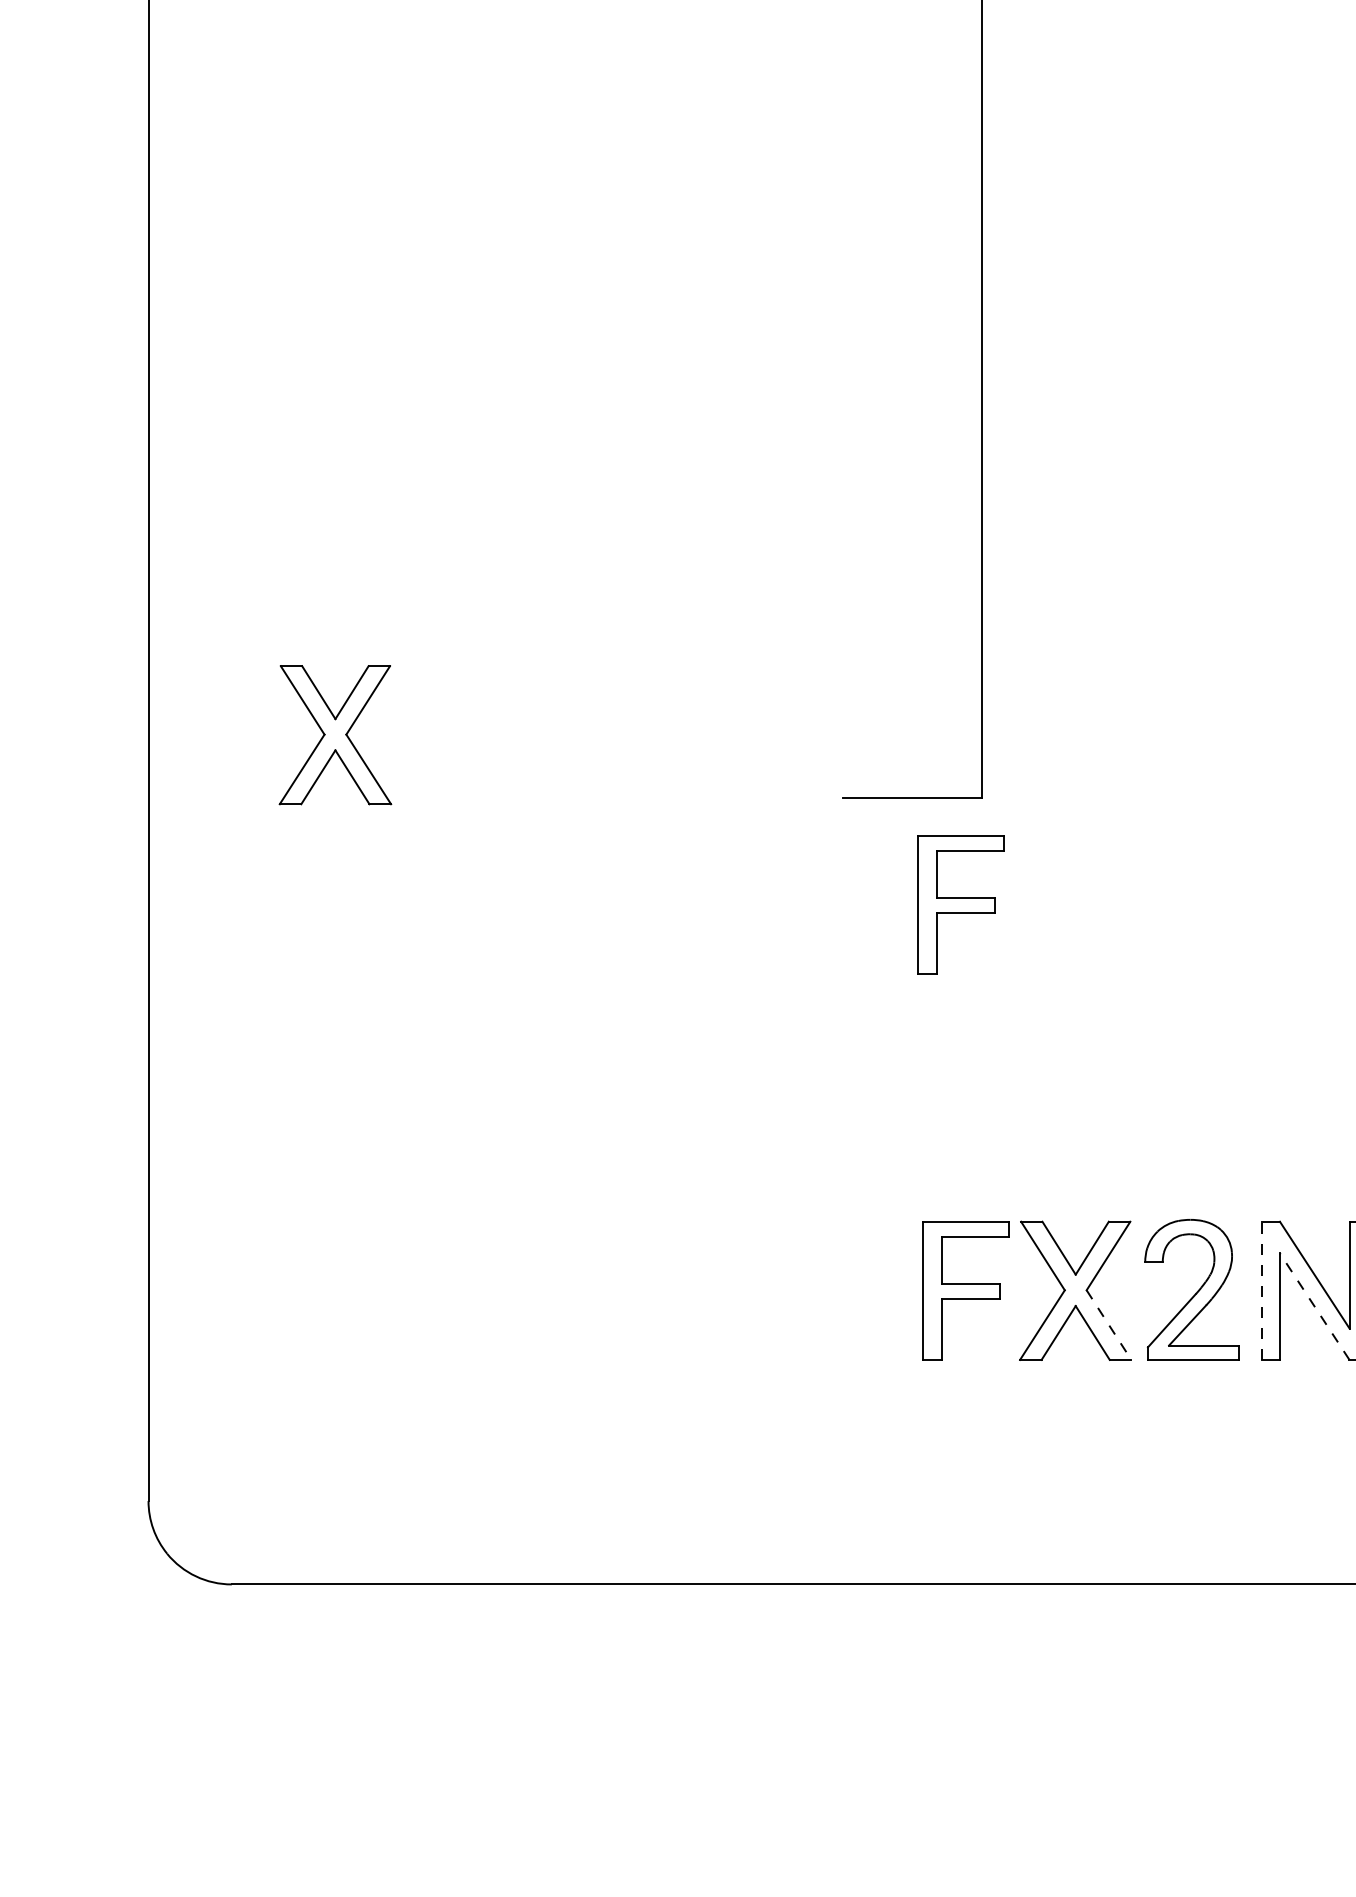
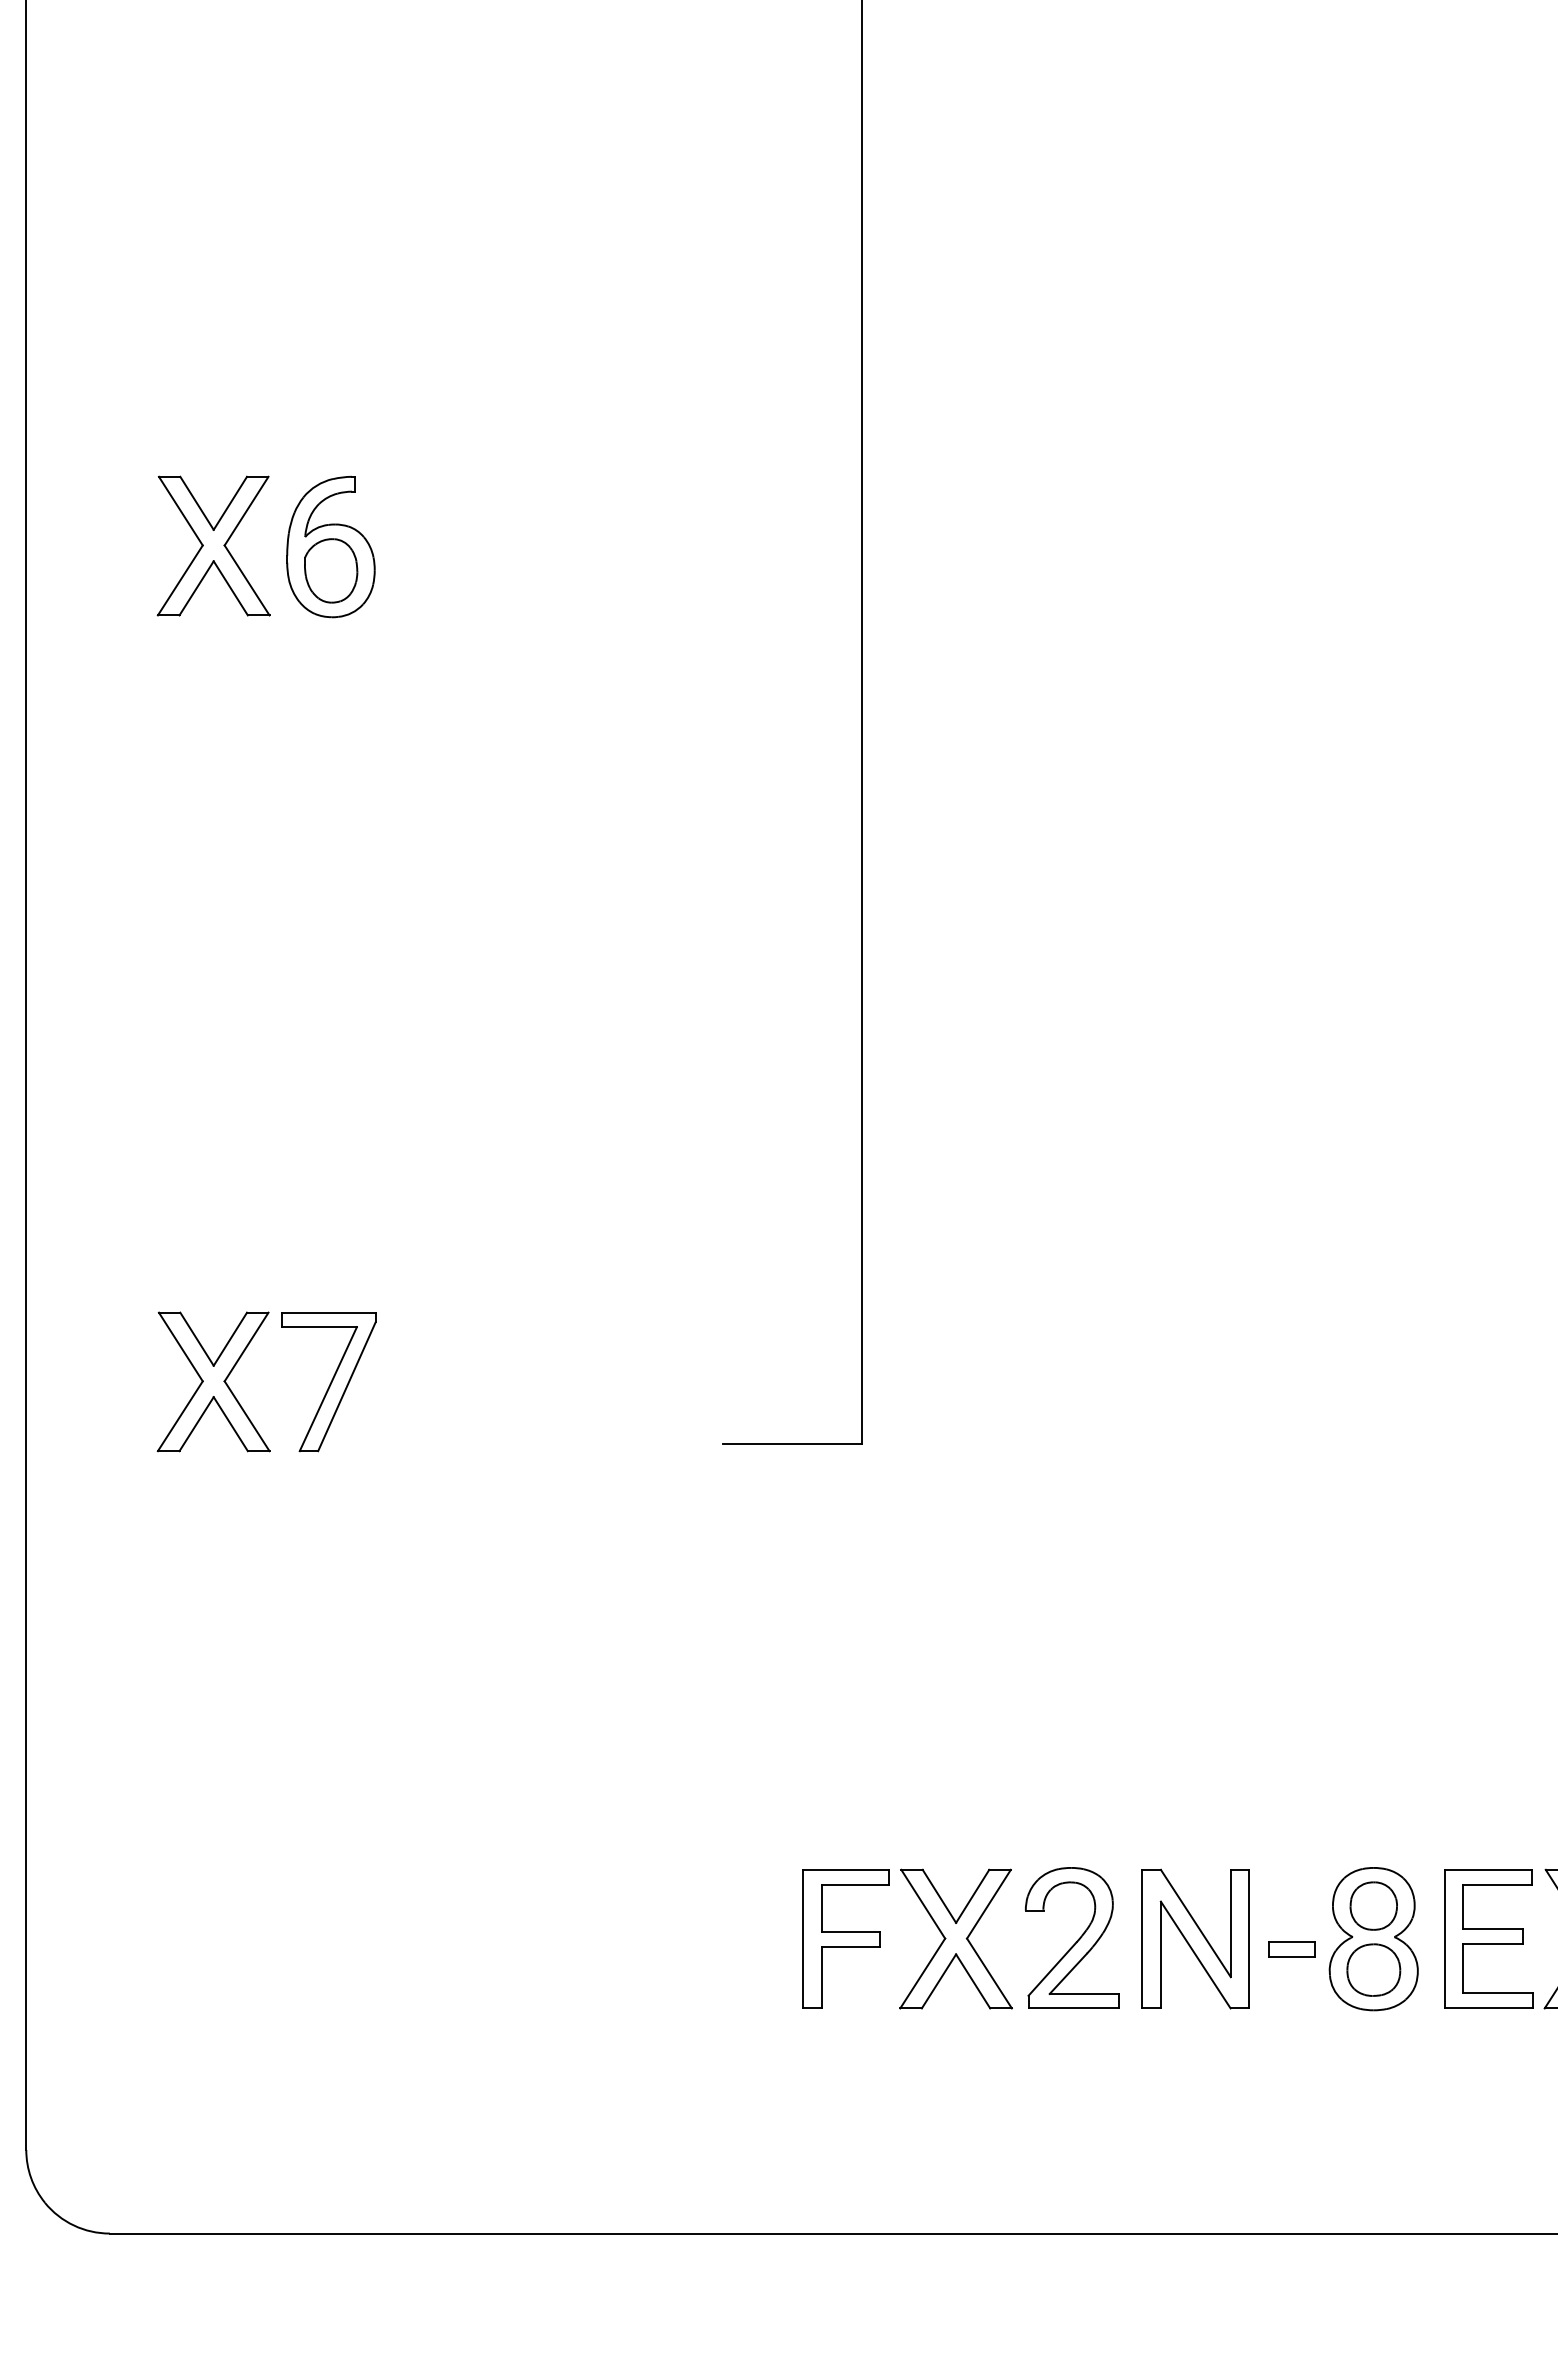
part: (449, 735) -> (328, 1382), added
part: (960, 904) -> (840, 1551), removed
line: (1261, 1290) -> (1142, 1938), dashed -> solid
line: (1314, 1307) -> (1195, 1955), dashed -> solid
line: (1109, 1325) -> (989, 1973), dashed -> solid

